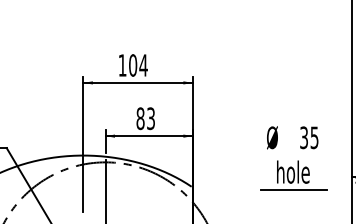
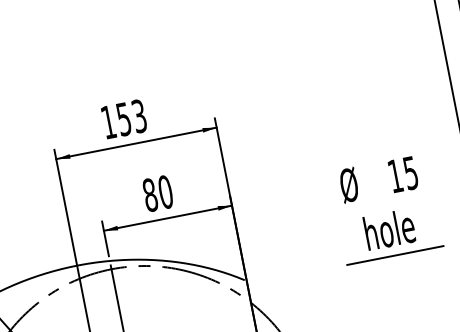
text: (138, 65) -> (131, 117), 104 -> 153
text: (151, 118) -> (166, 191), 83 -> 80
text: (303, 137) -> (394, 175), 35 -> 15

